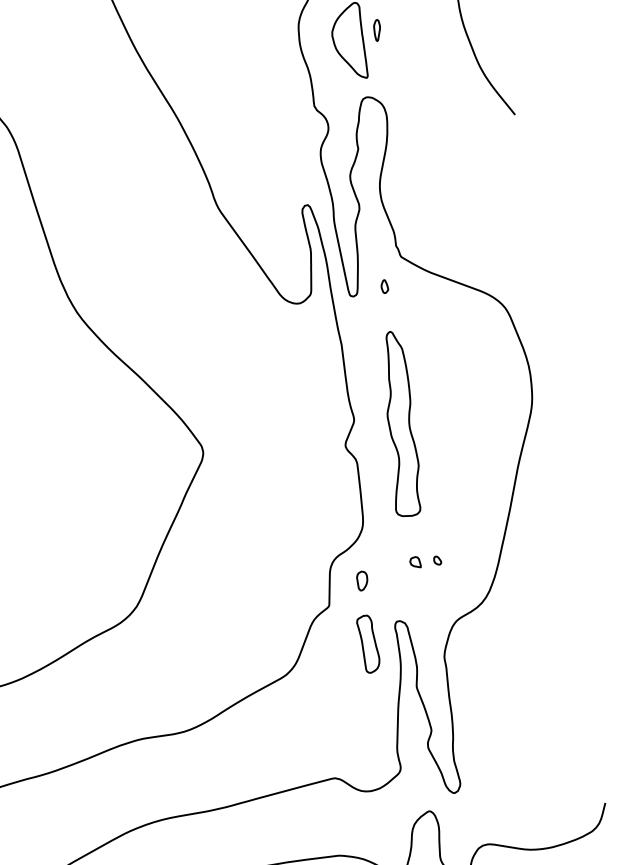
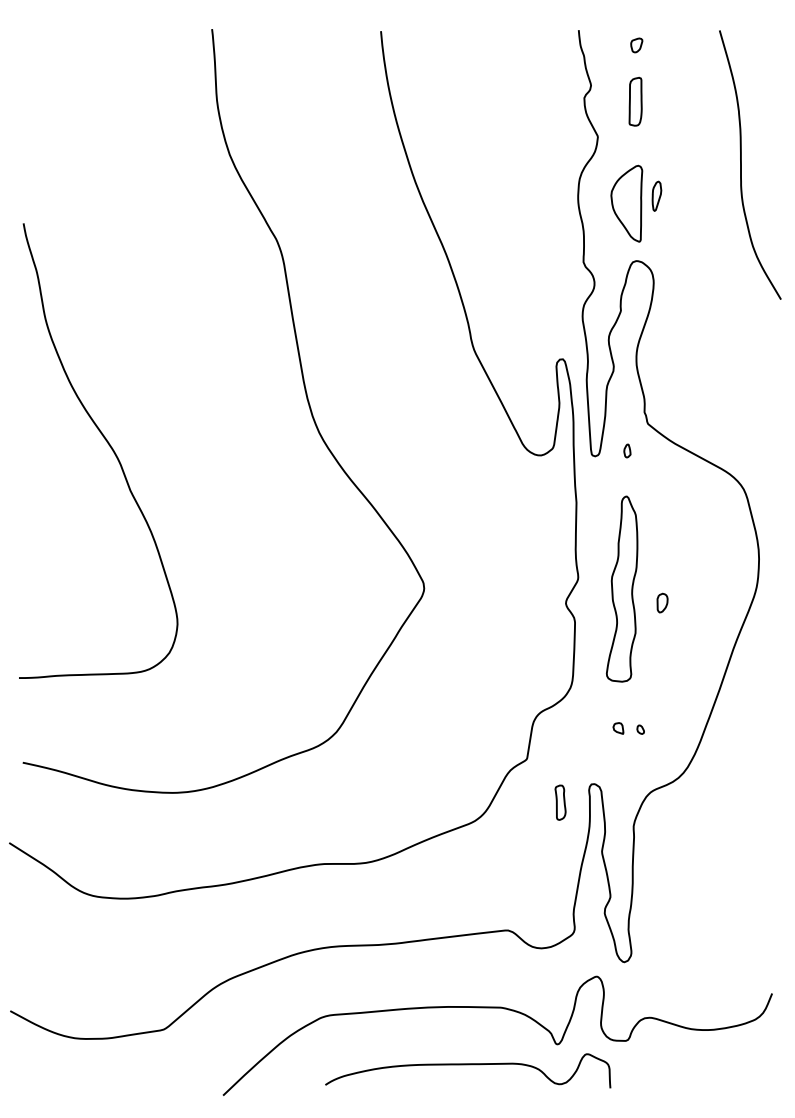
part: (377, 30) -> (656, 196), size x1.4
part: (362, 580) -> (662, 602), moved
part: (368, 644) -> (560, 802), size x0.6

